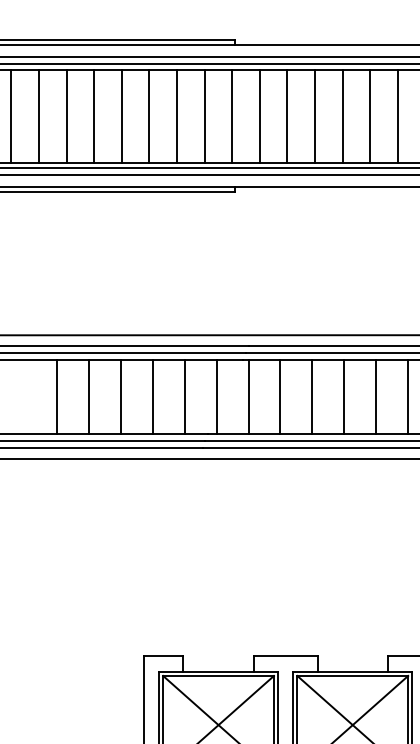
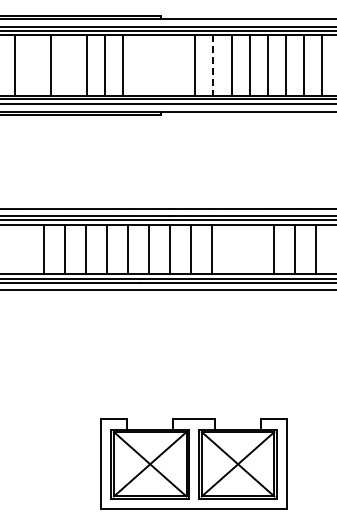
line: (38, 116) -> (32, 65), removed
line: (93, 116) -> (68, 65), removed
line: (205, 116) -> (141, 65), removed
line: (232, 116) -> (159, 65), removed
line: (260, 116) -> (177, 65), removed
line: (315, 116) -> (213, 65), solid -> dashed
line: (344, 397) -> (232, 249), removed
line: (376, 397) -> (253, 249), removed

